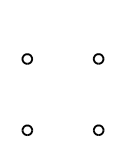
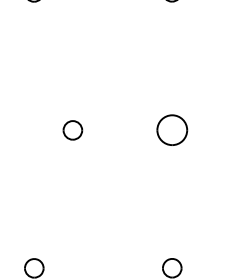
part: (26, 58) -> (71, 129), moved
part: (98, 58) -> (171, 129), size x1.6

